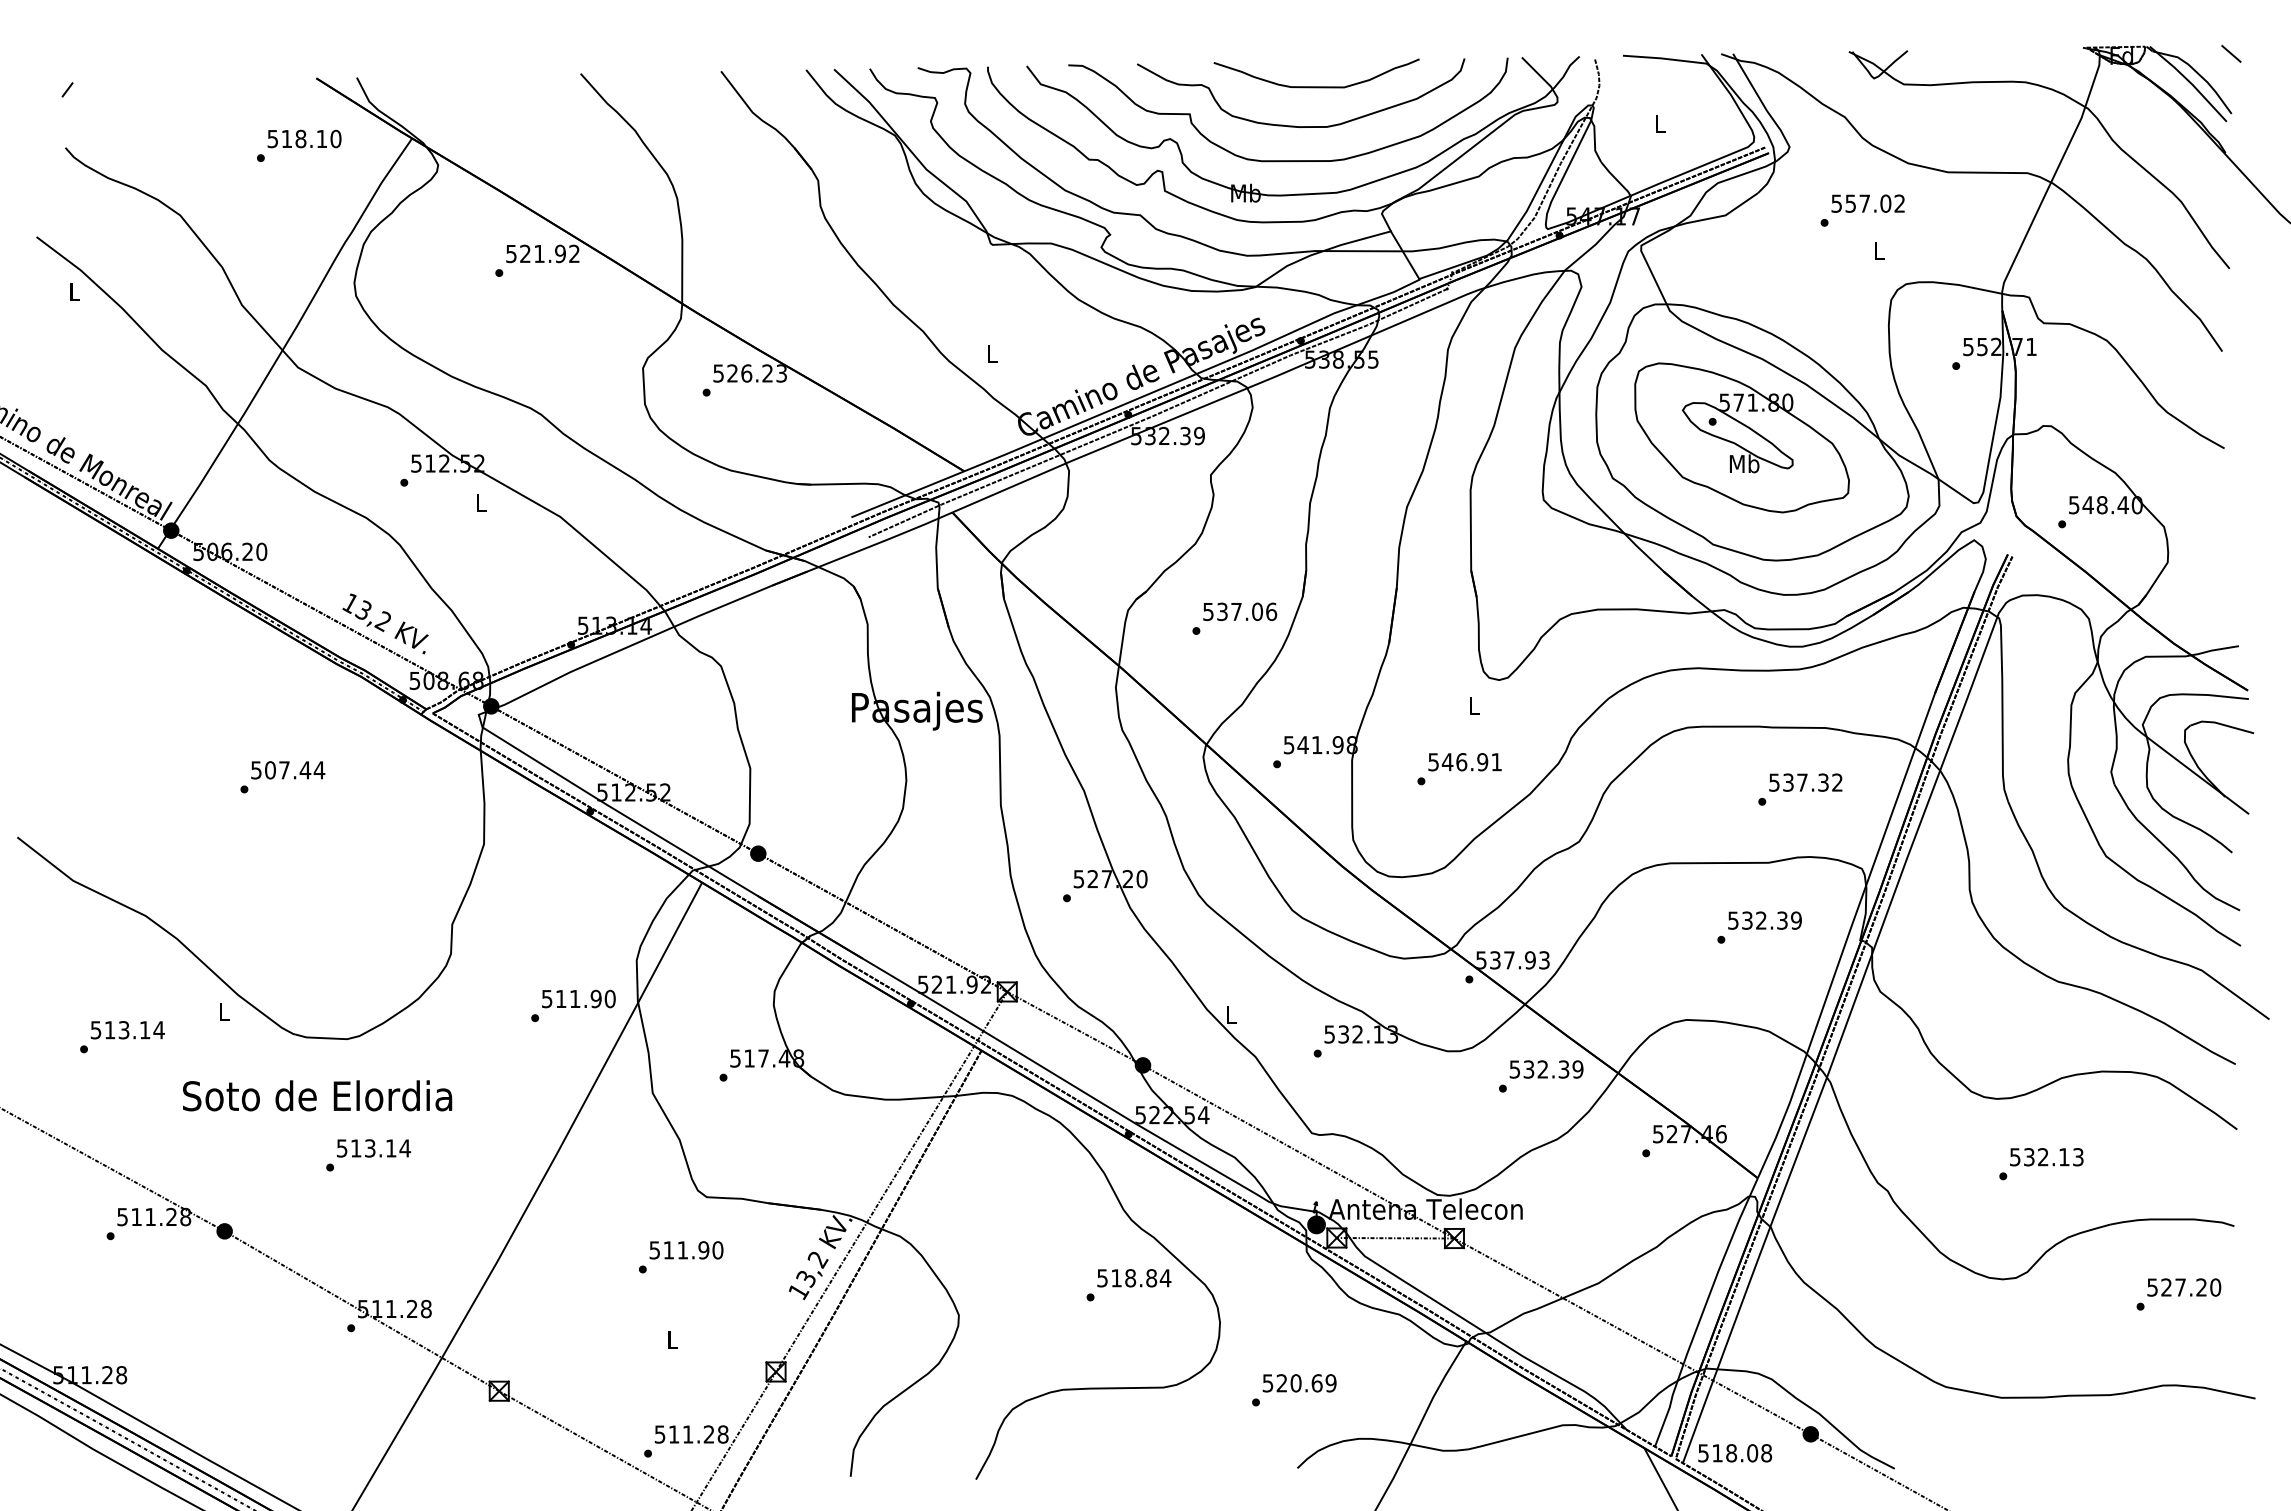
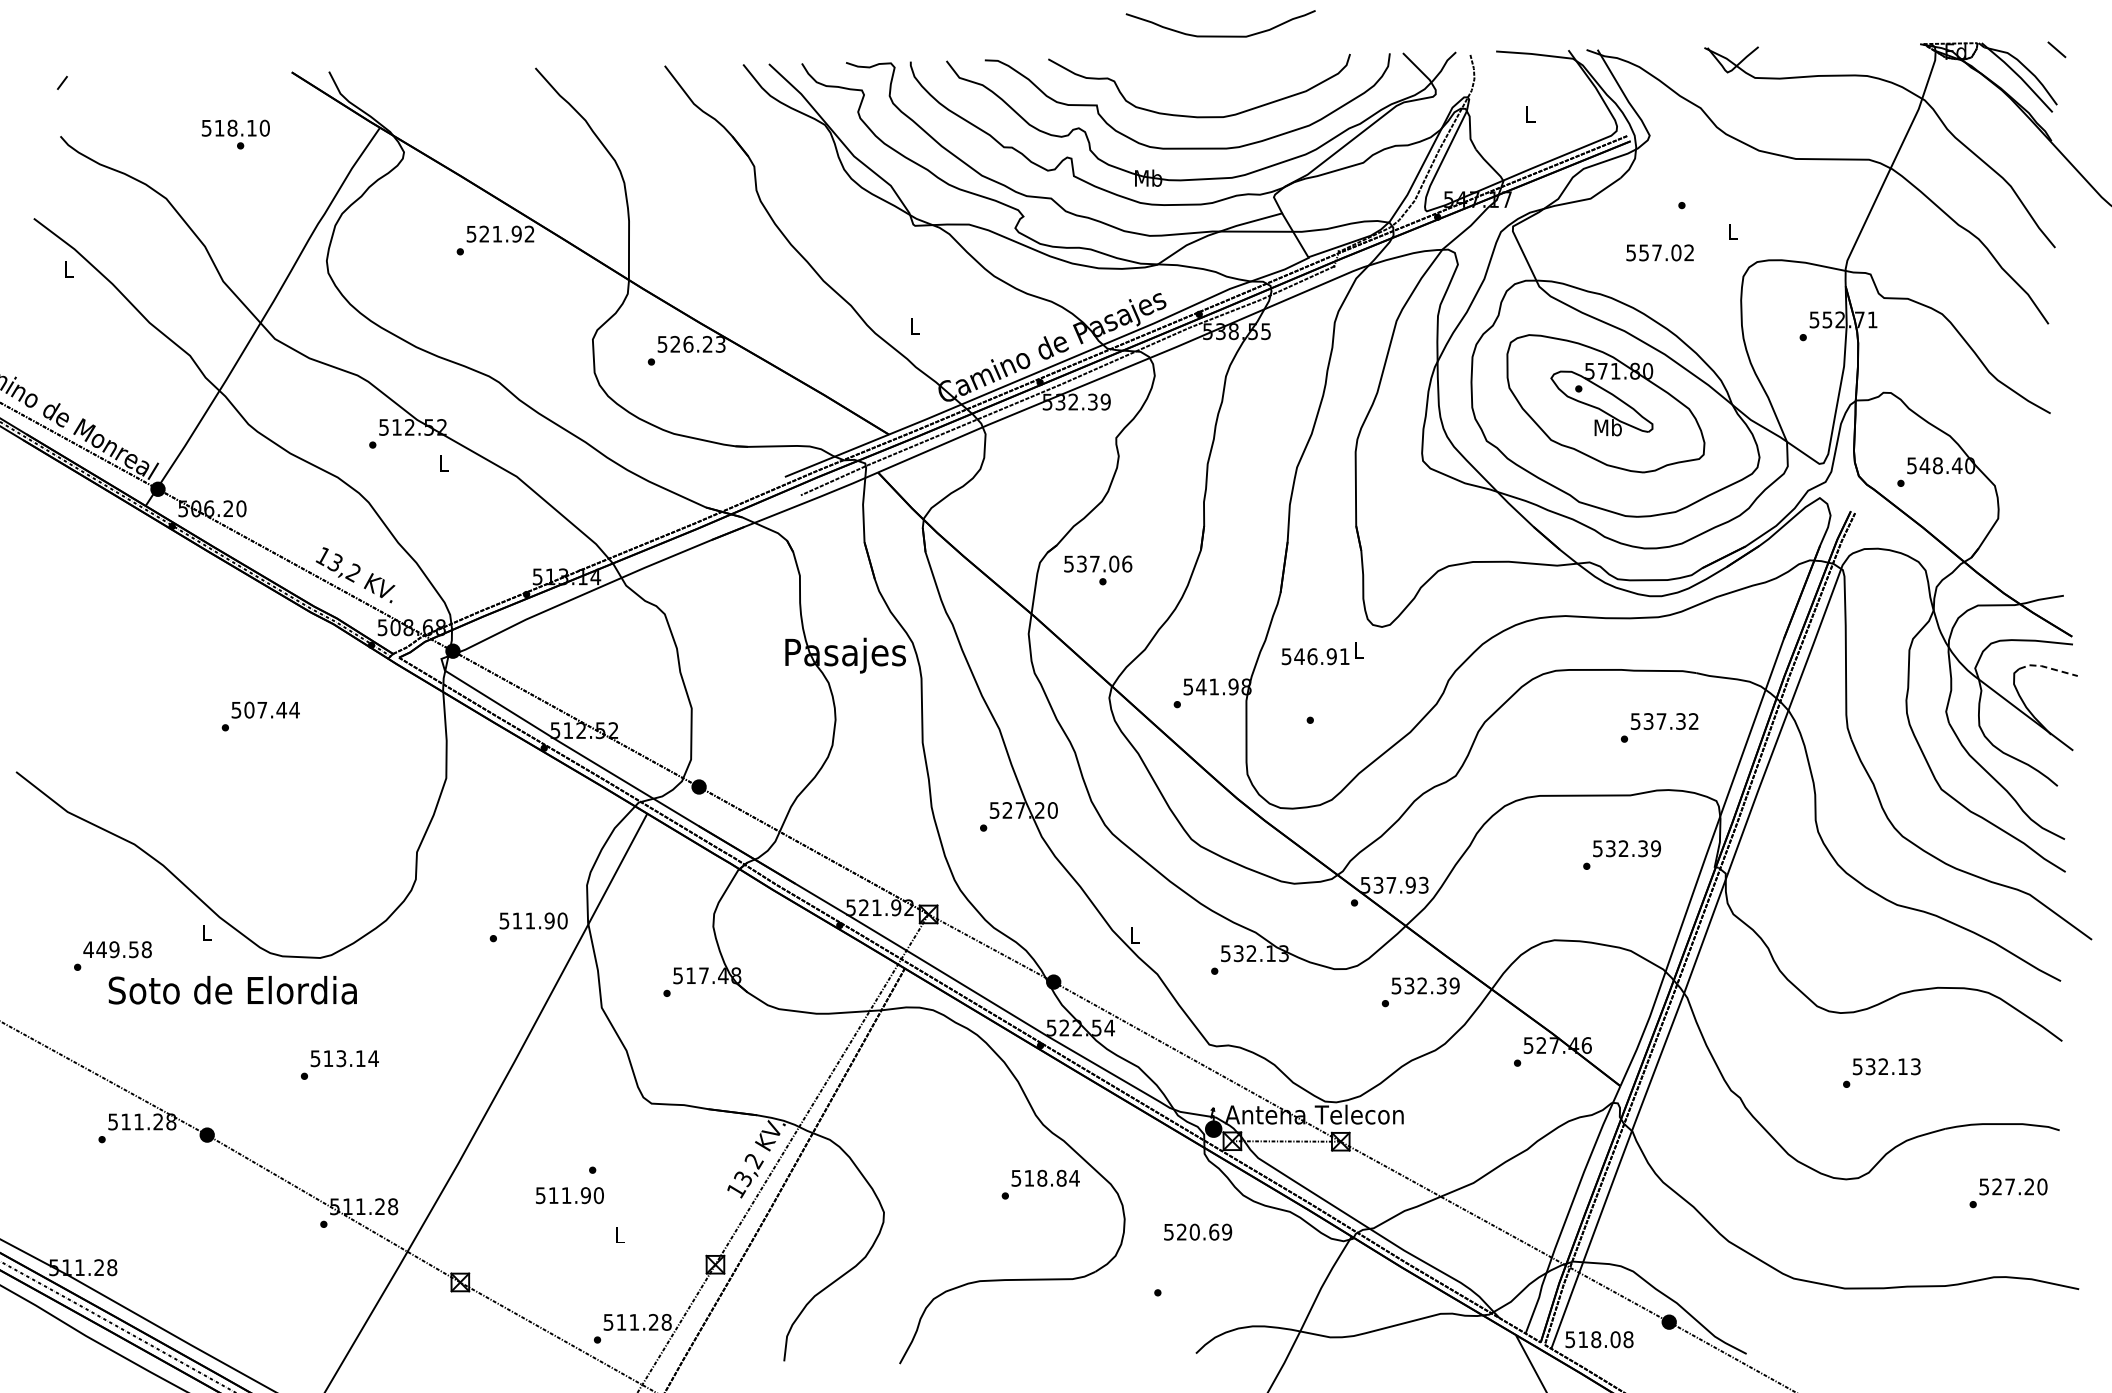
curve: (1316, 86) -> (1220, 35), moved
text: (304, 138) -> (235, 127), moved
text: (1867, 203) -> (1659, 252), moved
text: (1240, 611) -> (1098, 563), moved
line: (2221, 724) -> (2047, 667), solid -> dashed
text: (1465, 762) -> (1315, 656), moved
text: (127, 1029) -> (117, 949), 513.14 -> 449.58
text: (317, 1096) -> (232, 990), moved
text: (686, 1250) -> (569, 1195), moved
text: (1300, 1382) -> (1198, 1231), moved

